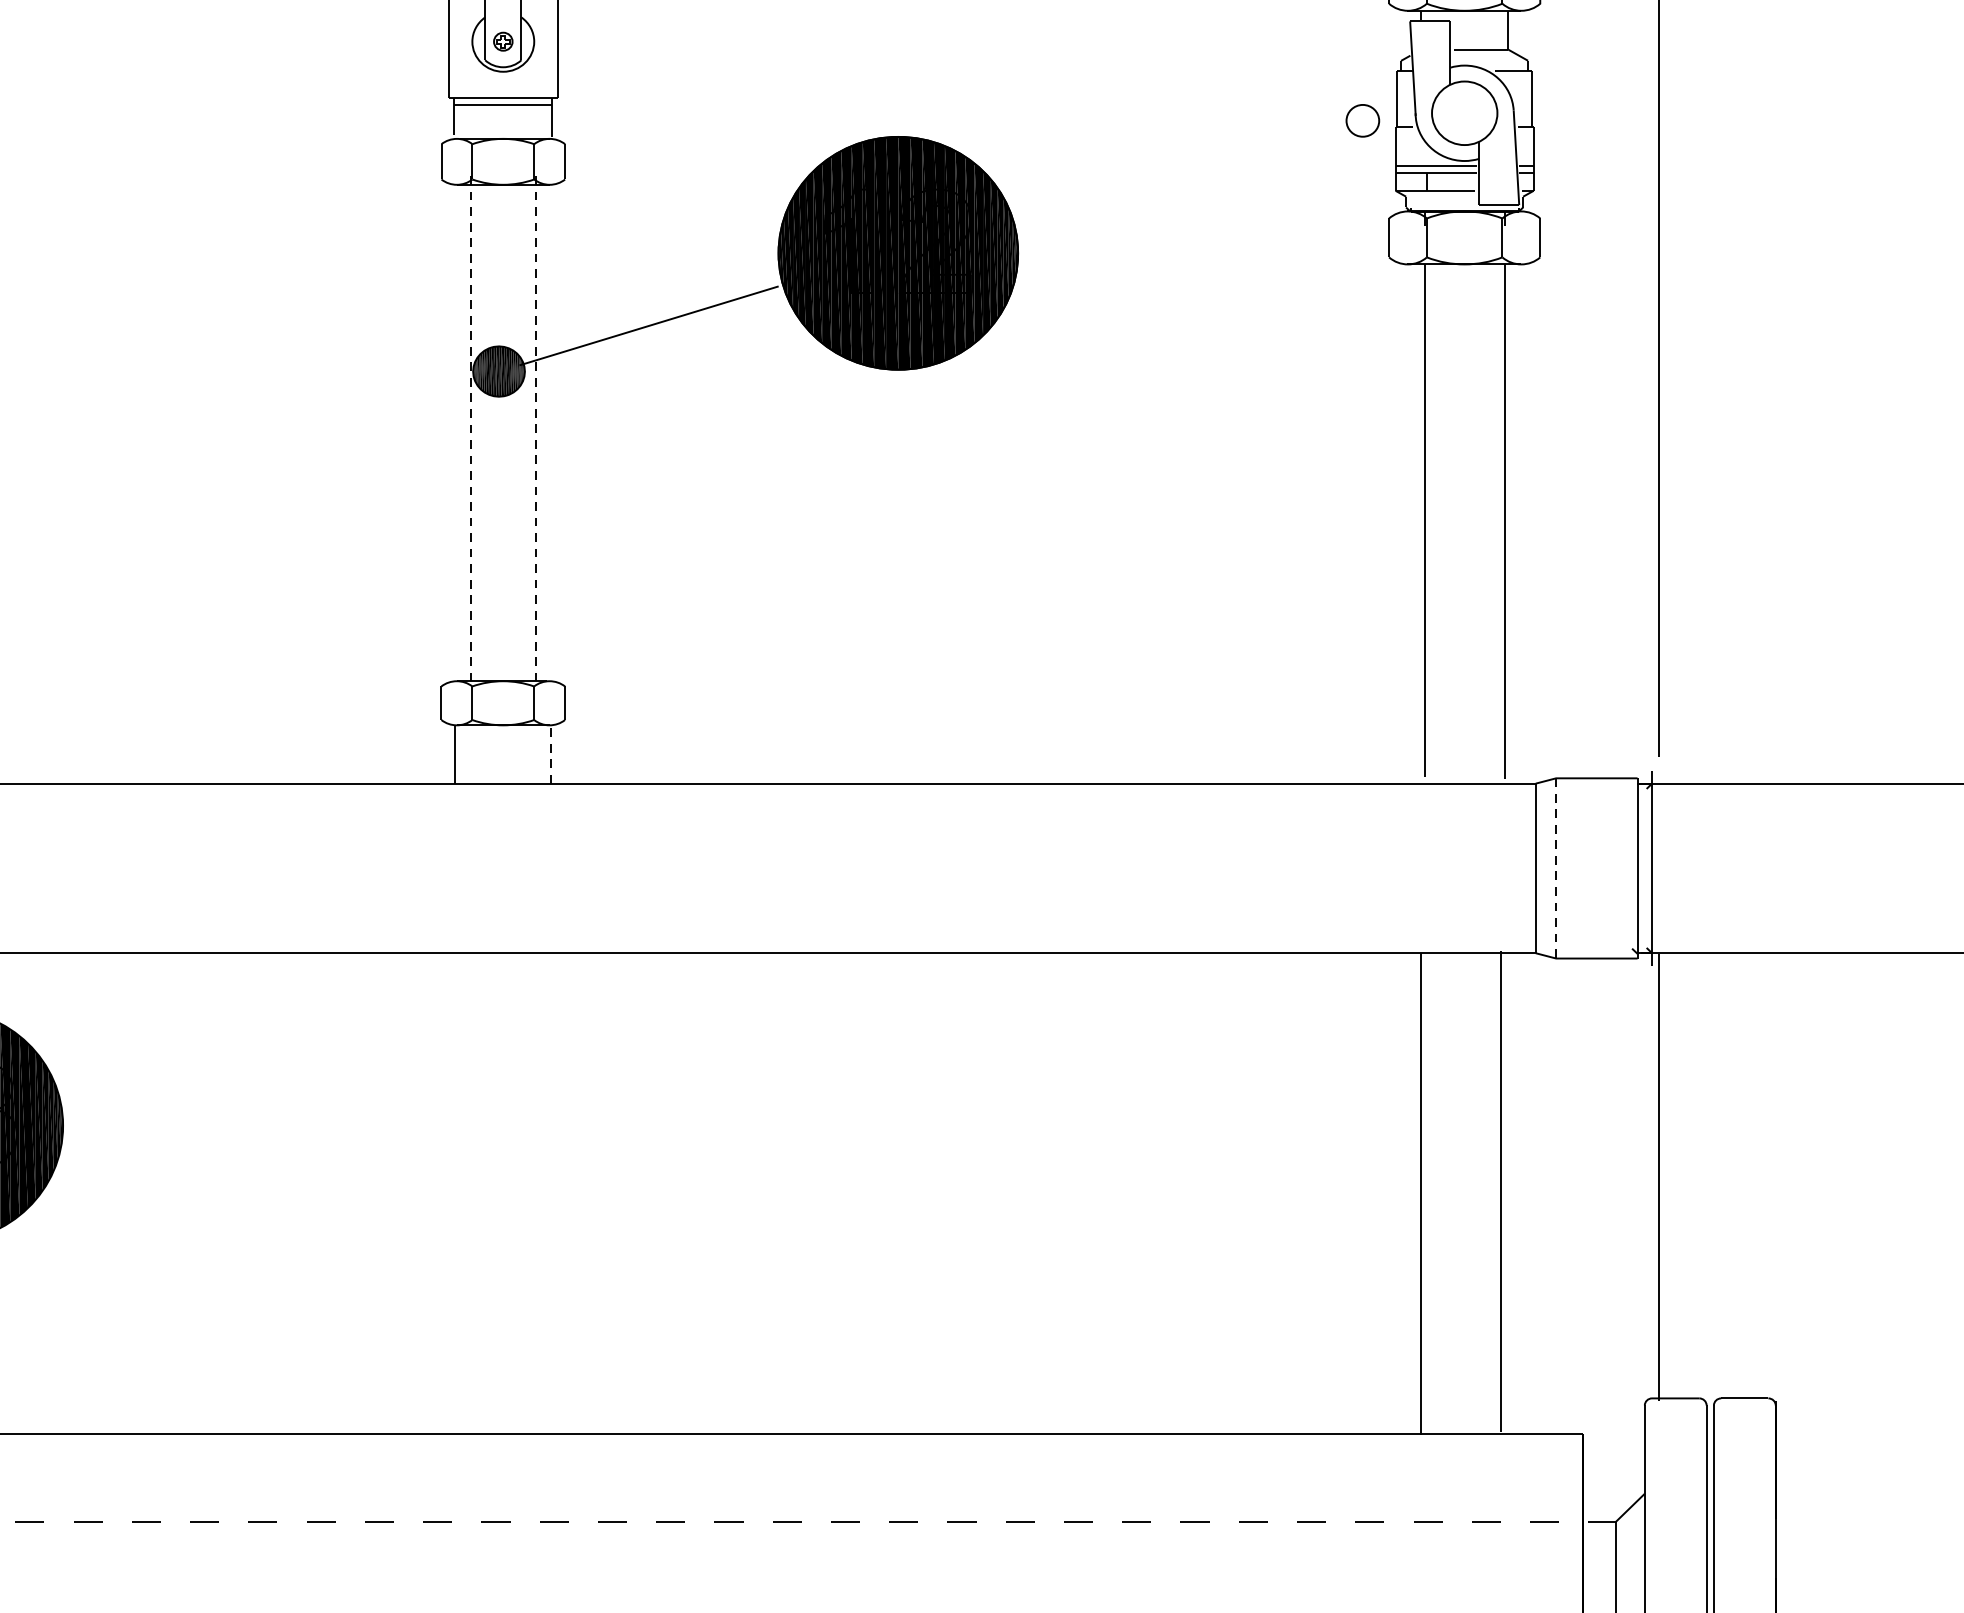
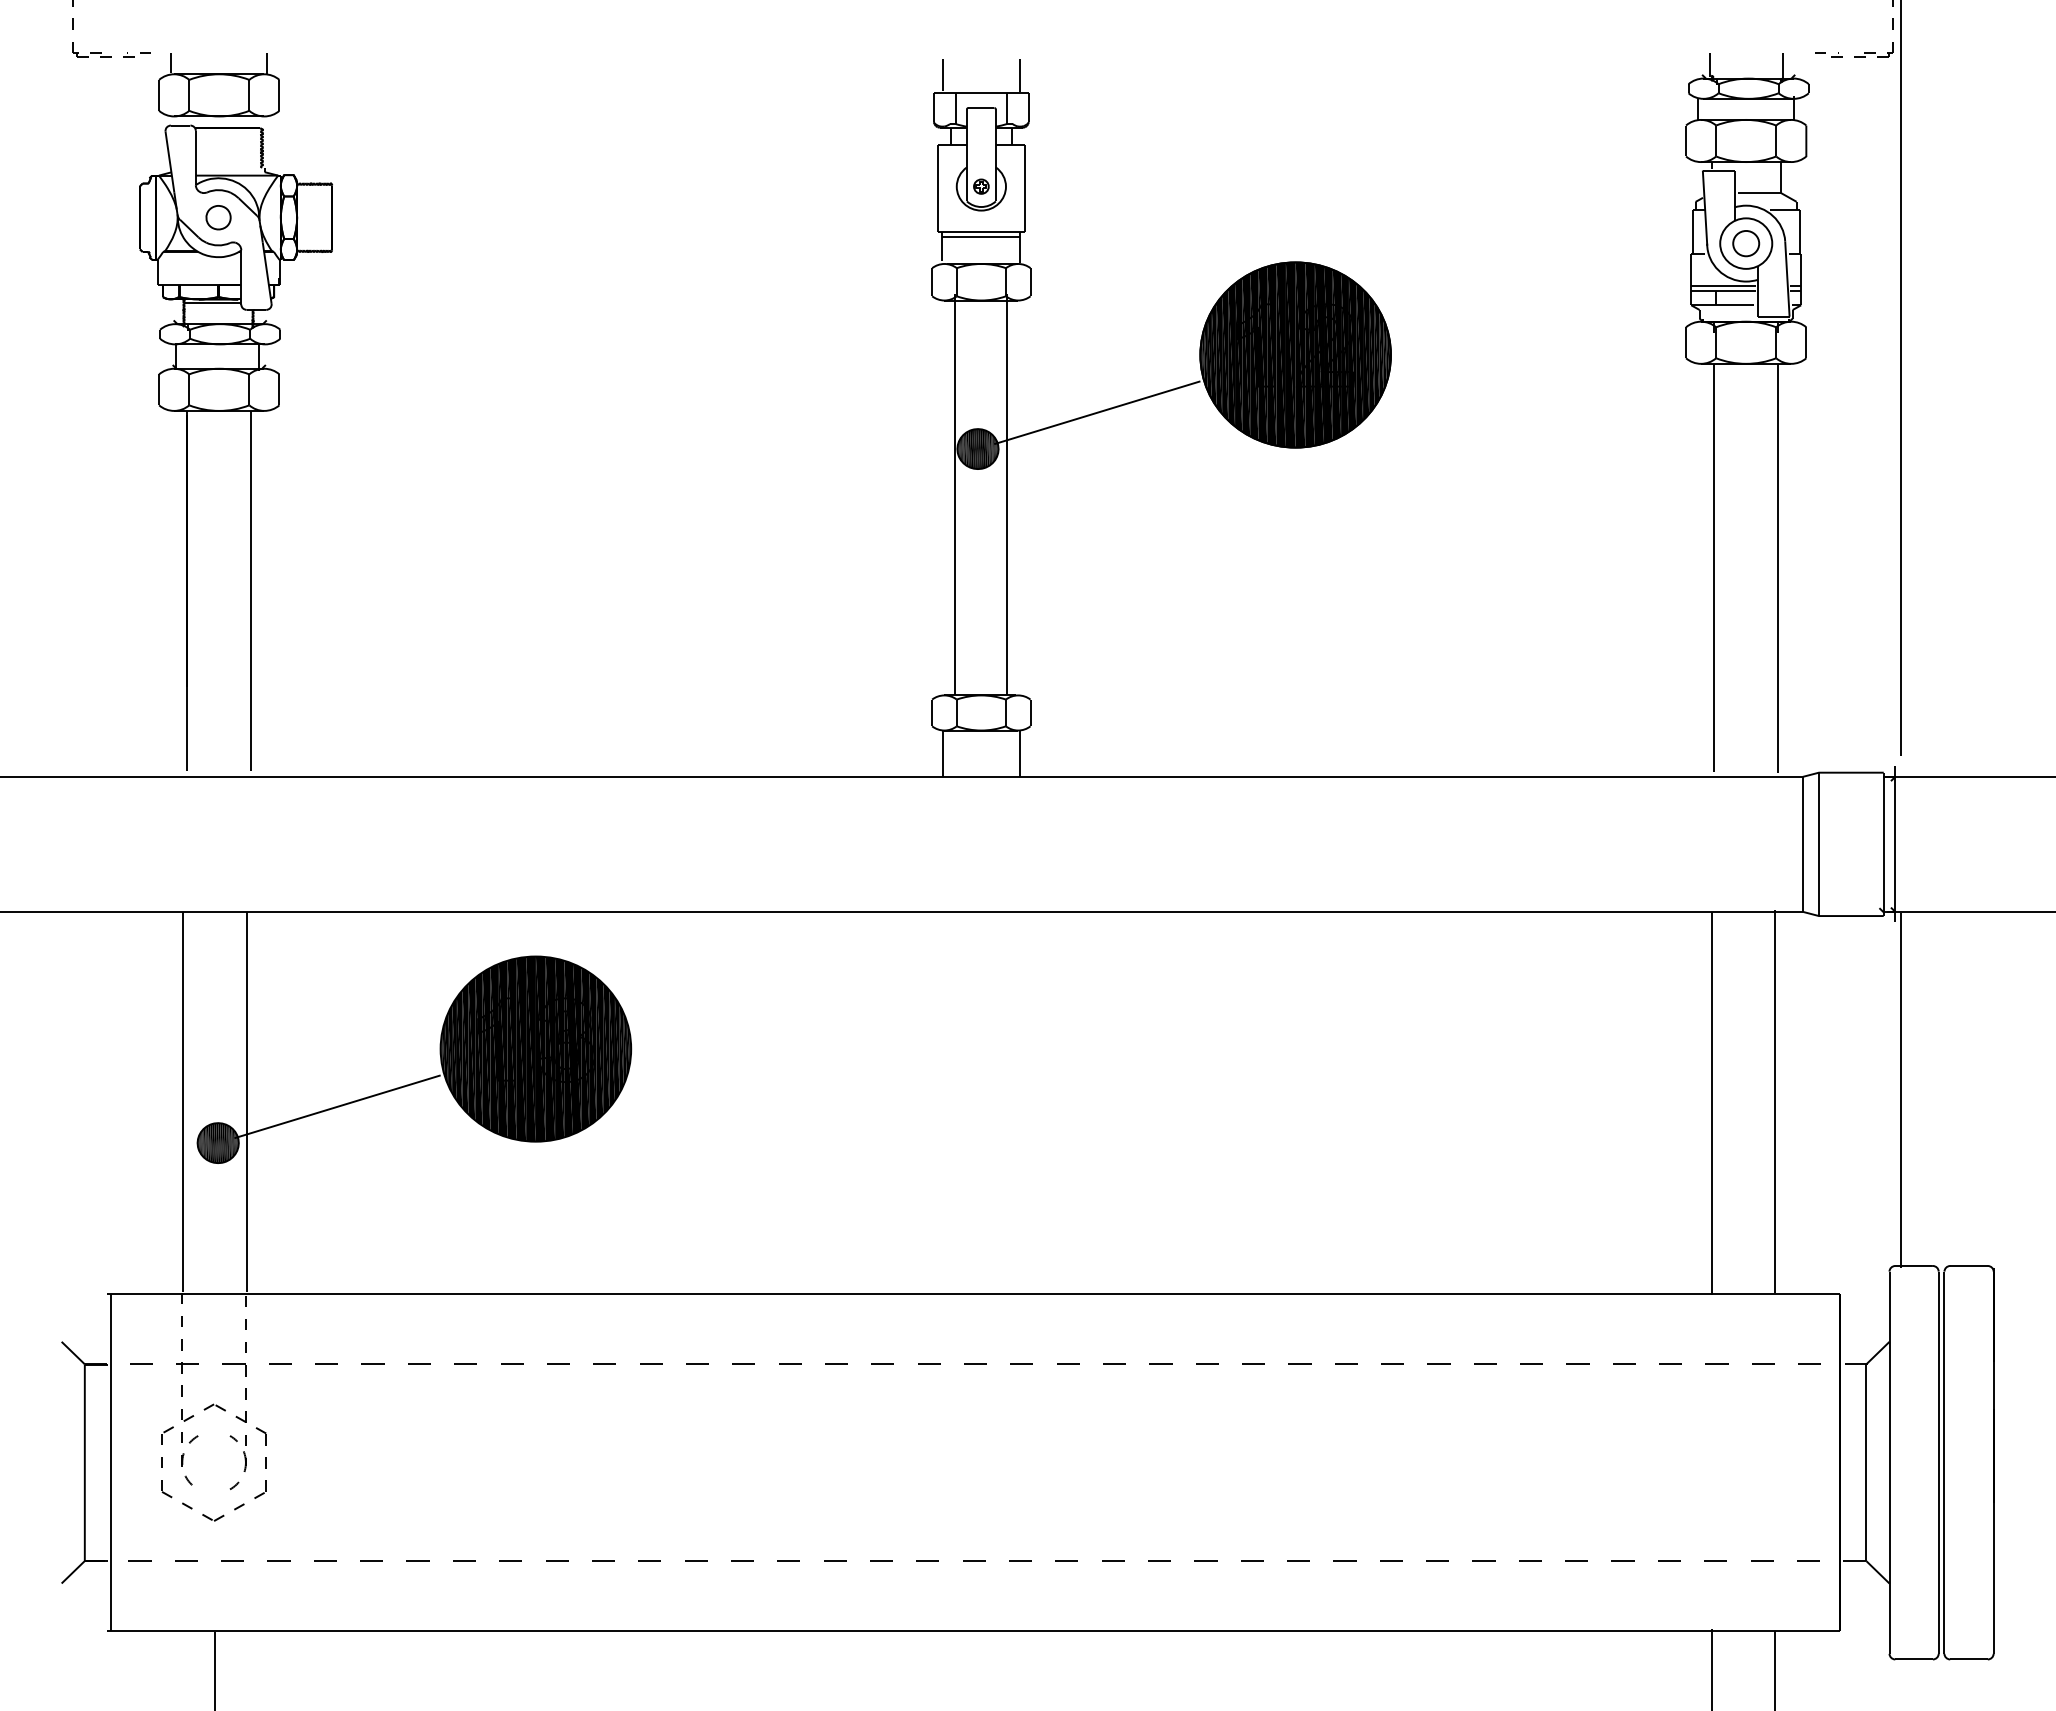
part: (1363, 120) -> (1746, 243), moved
line: (470, 428) -> (955, 494), dashed -> solid
line: (536, 428) -> (1007, 494), dashed -> solid
line: (551, 754) -> (1019, 753), dashed -> solid
line: (1555, 868) -> (1818, 844), dashed -> solid

